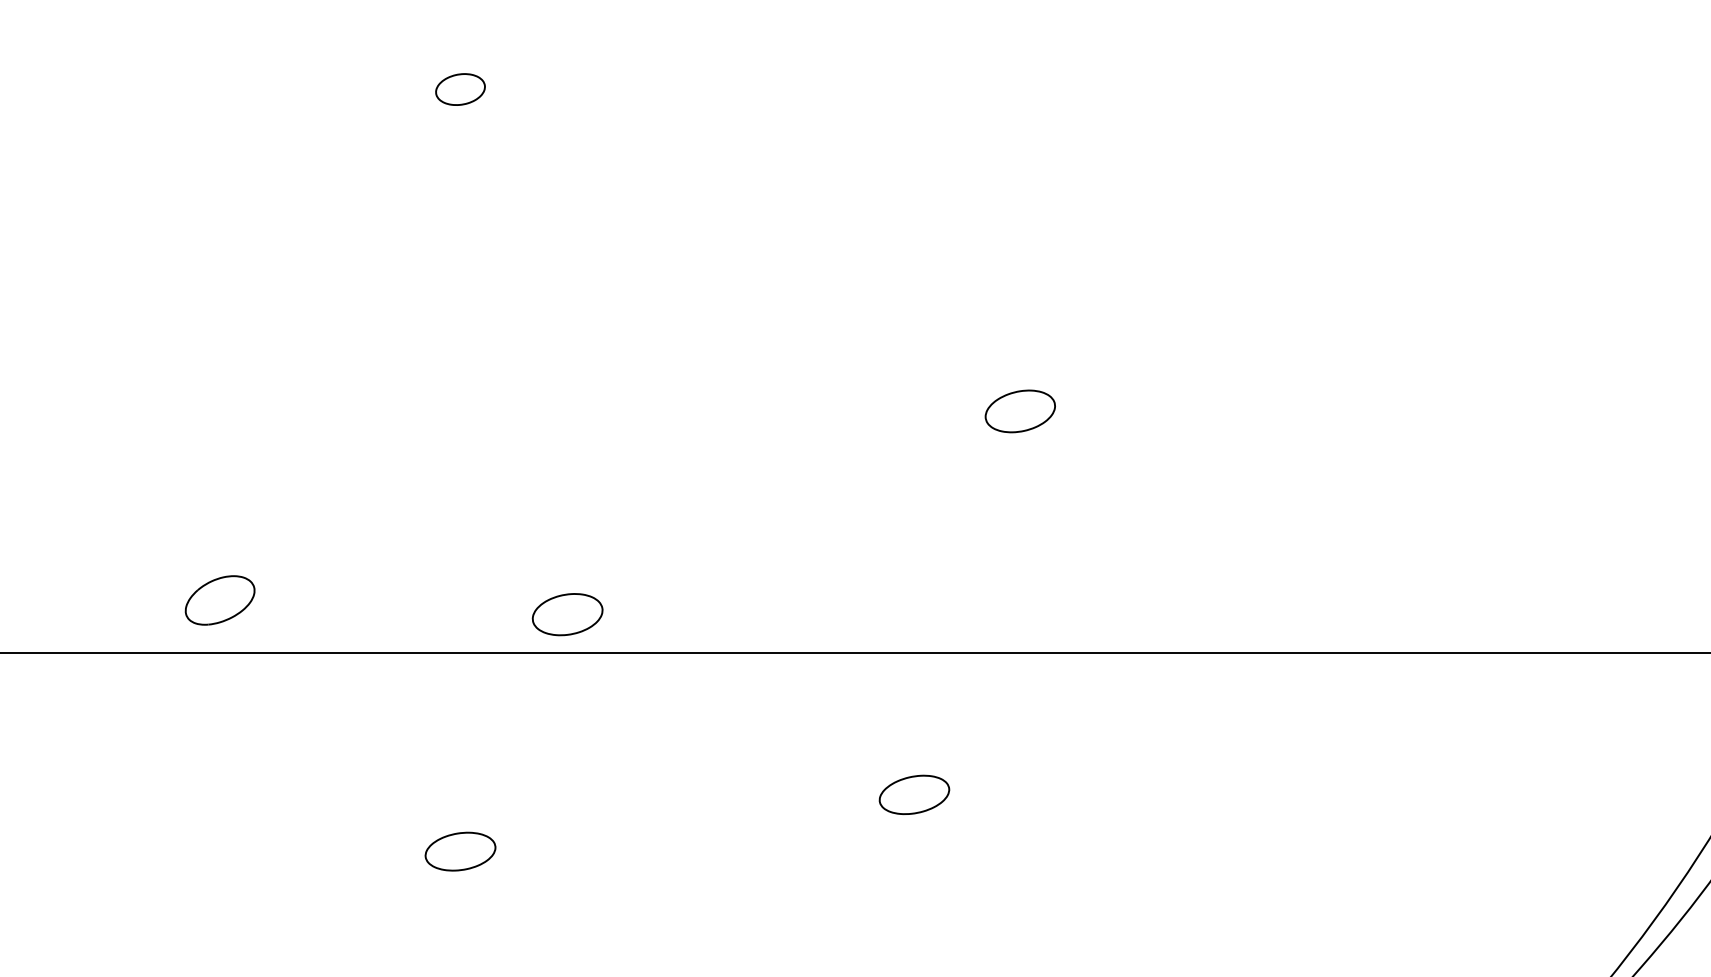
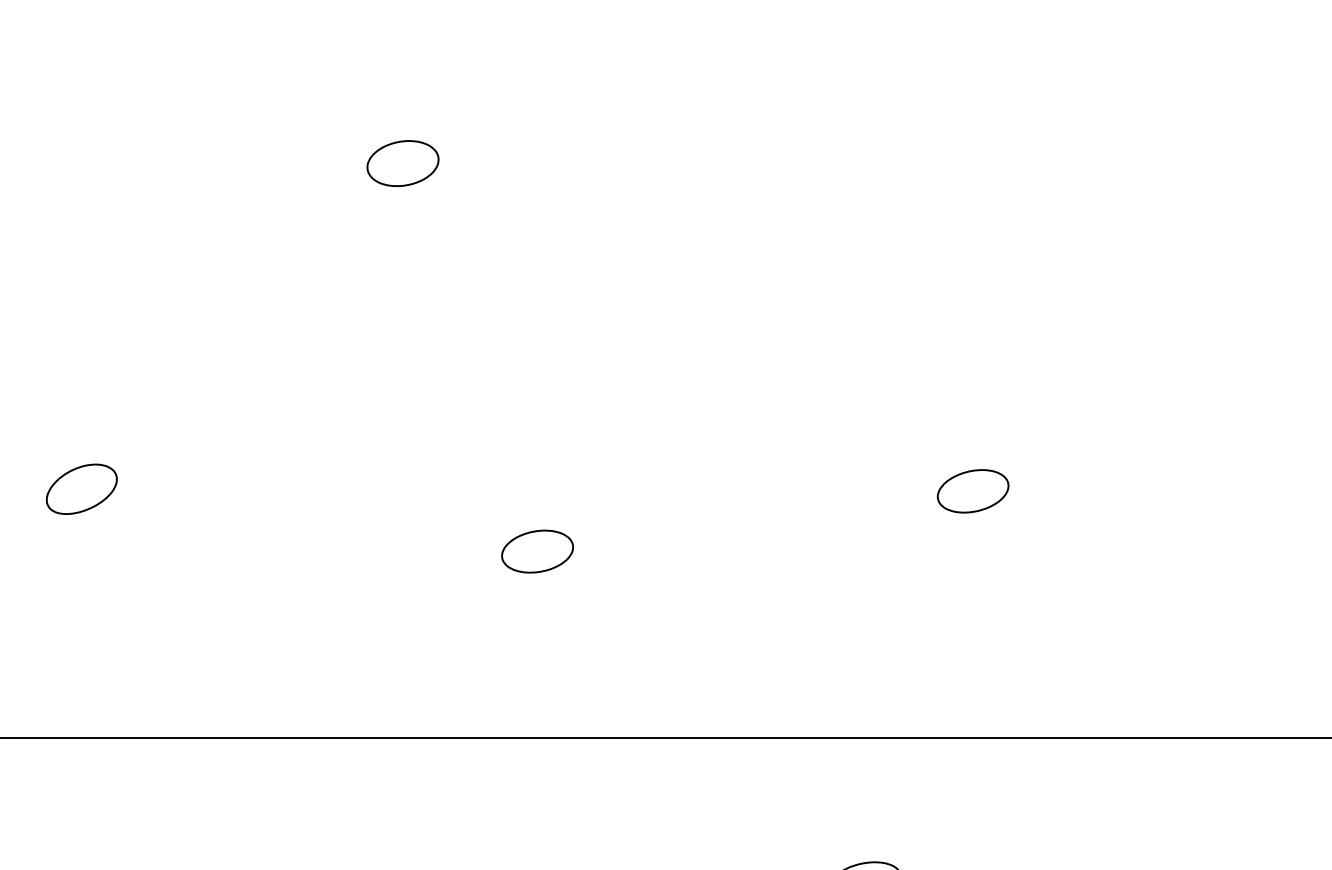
part: (460, 89) -> (402, 163), size x1.43
part: (219, 600) -> (81, 489), moved
part: (567, 614) -> (537, 551), moved

